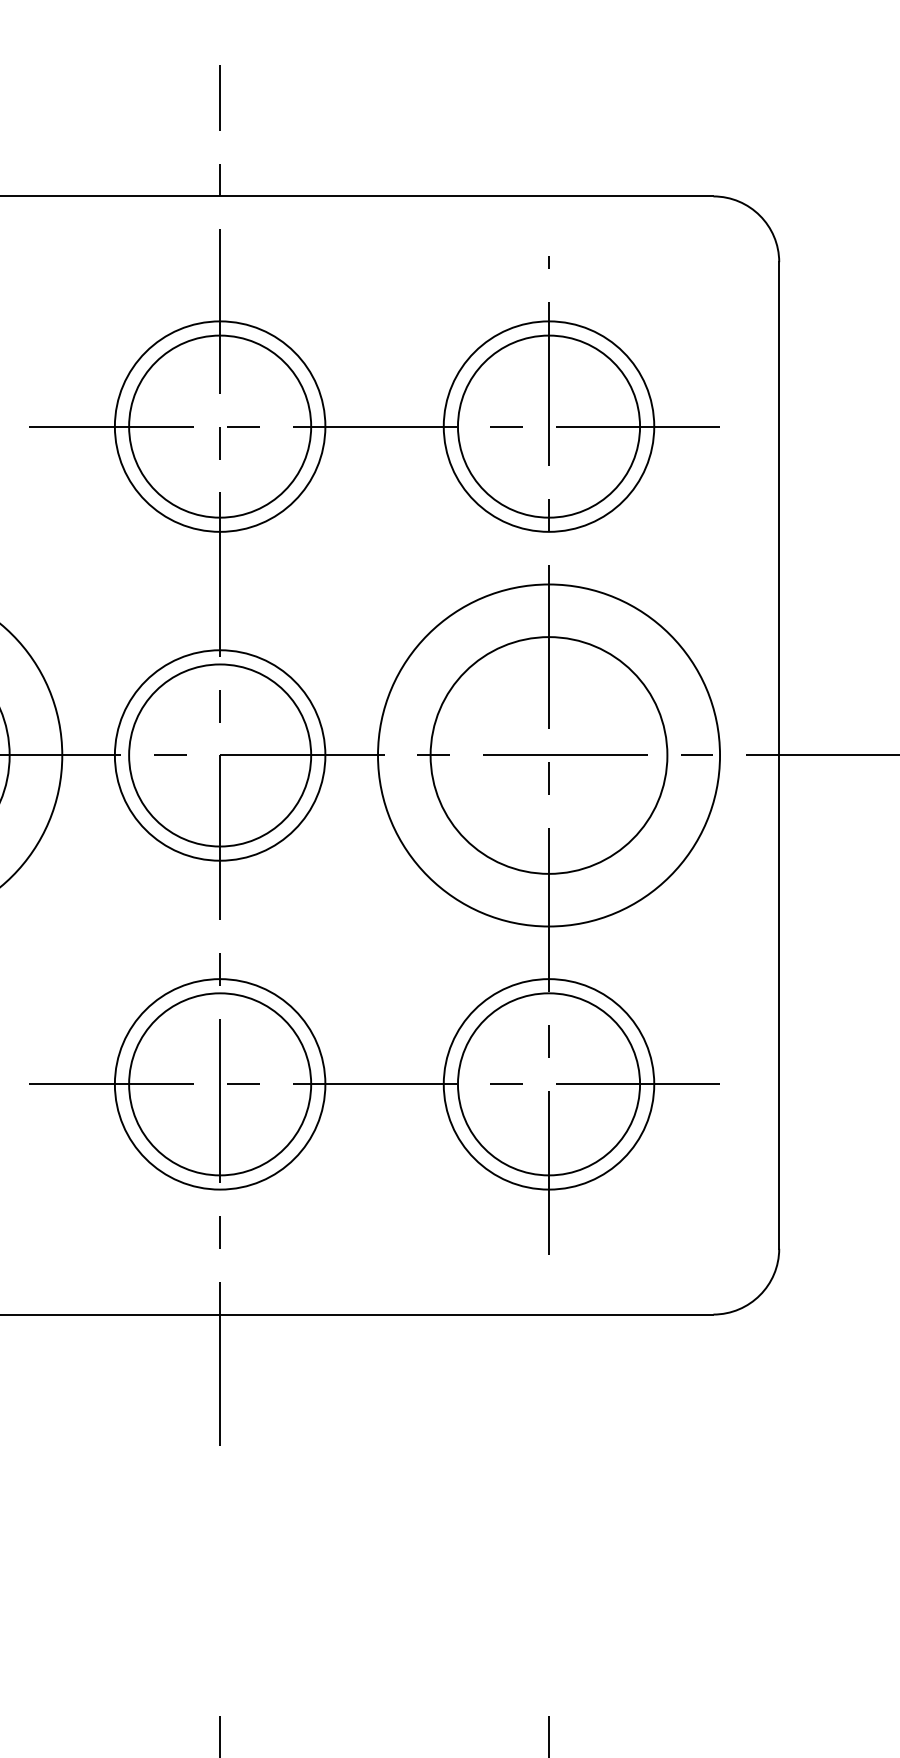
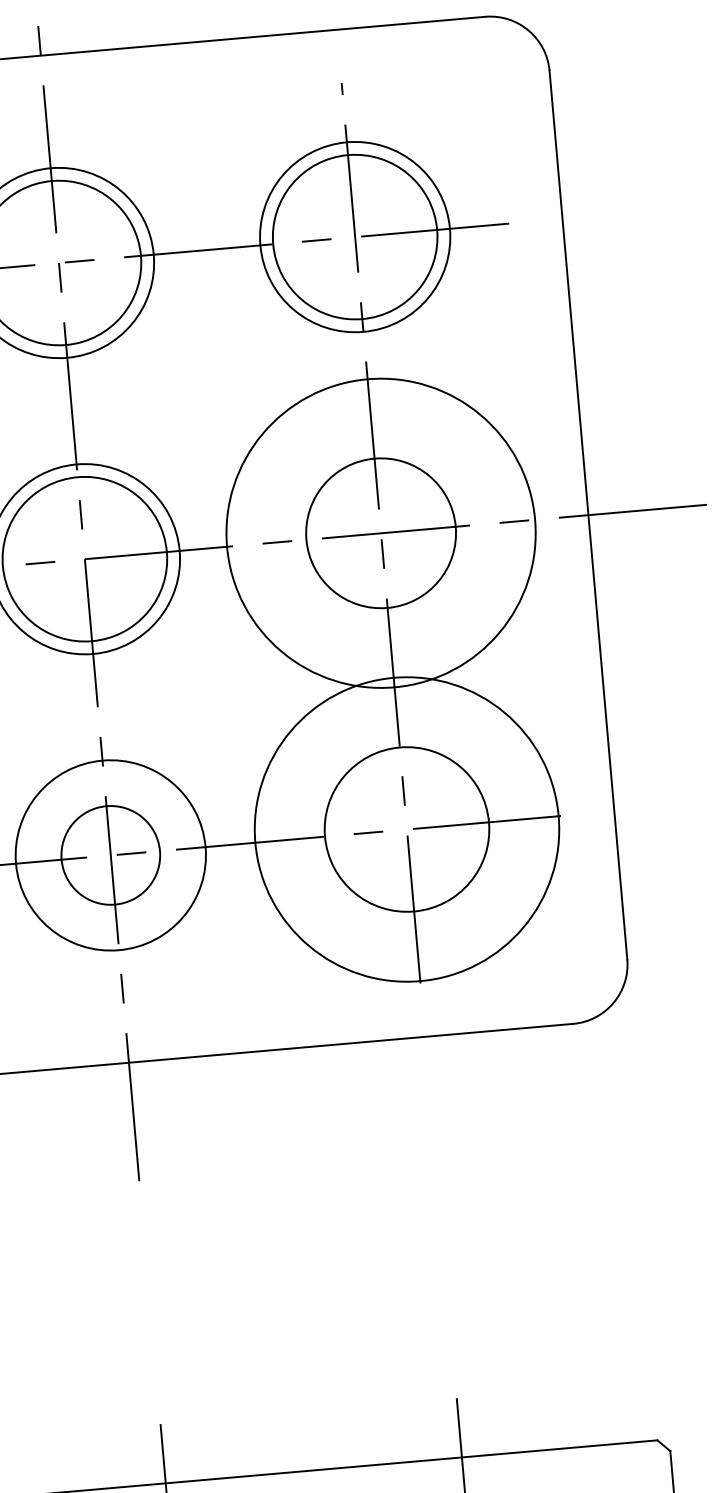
circle: (548, 755) -> (380, 533), size x0.7
circle: (220, 1084) -> (111, 855), size x0.6
circle: (548, 1084) -> (406, 829), size x1.6

